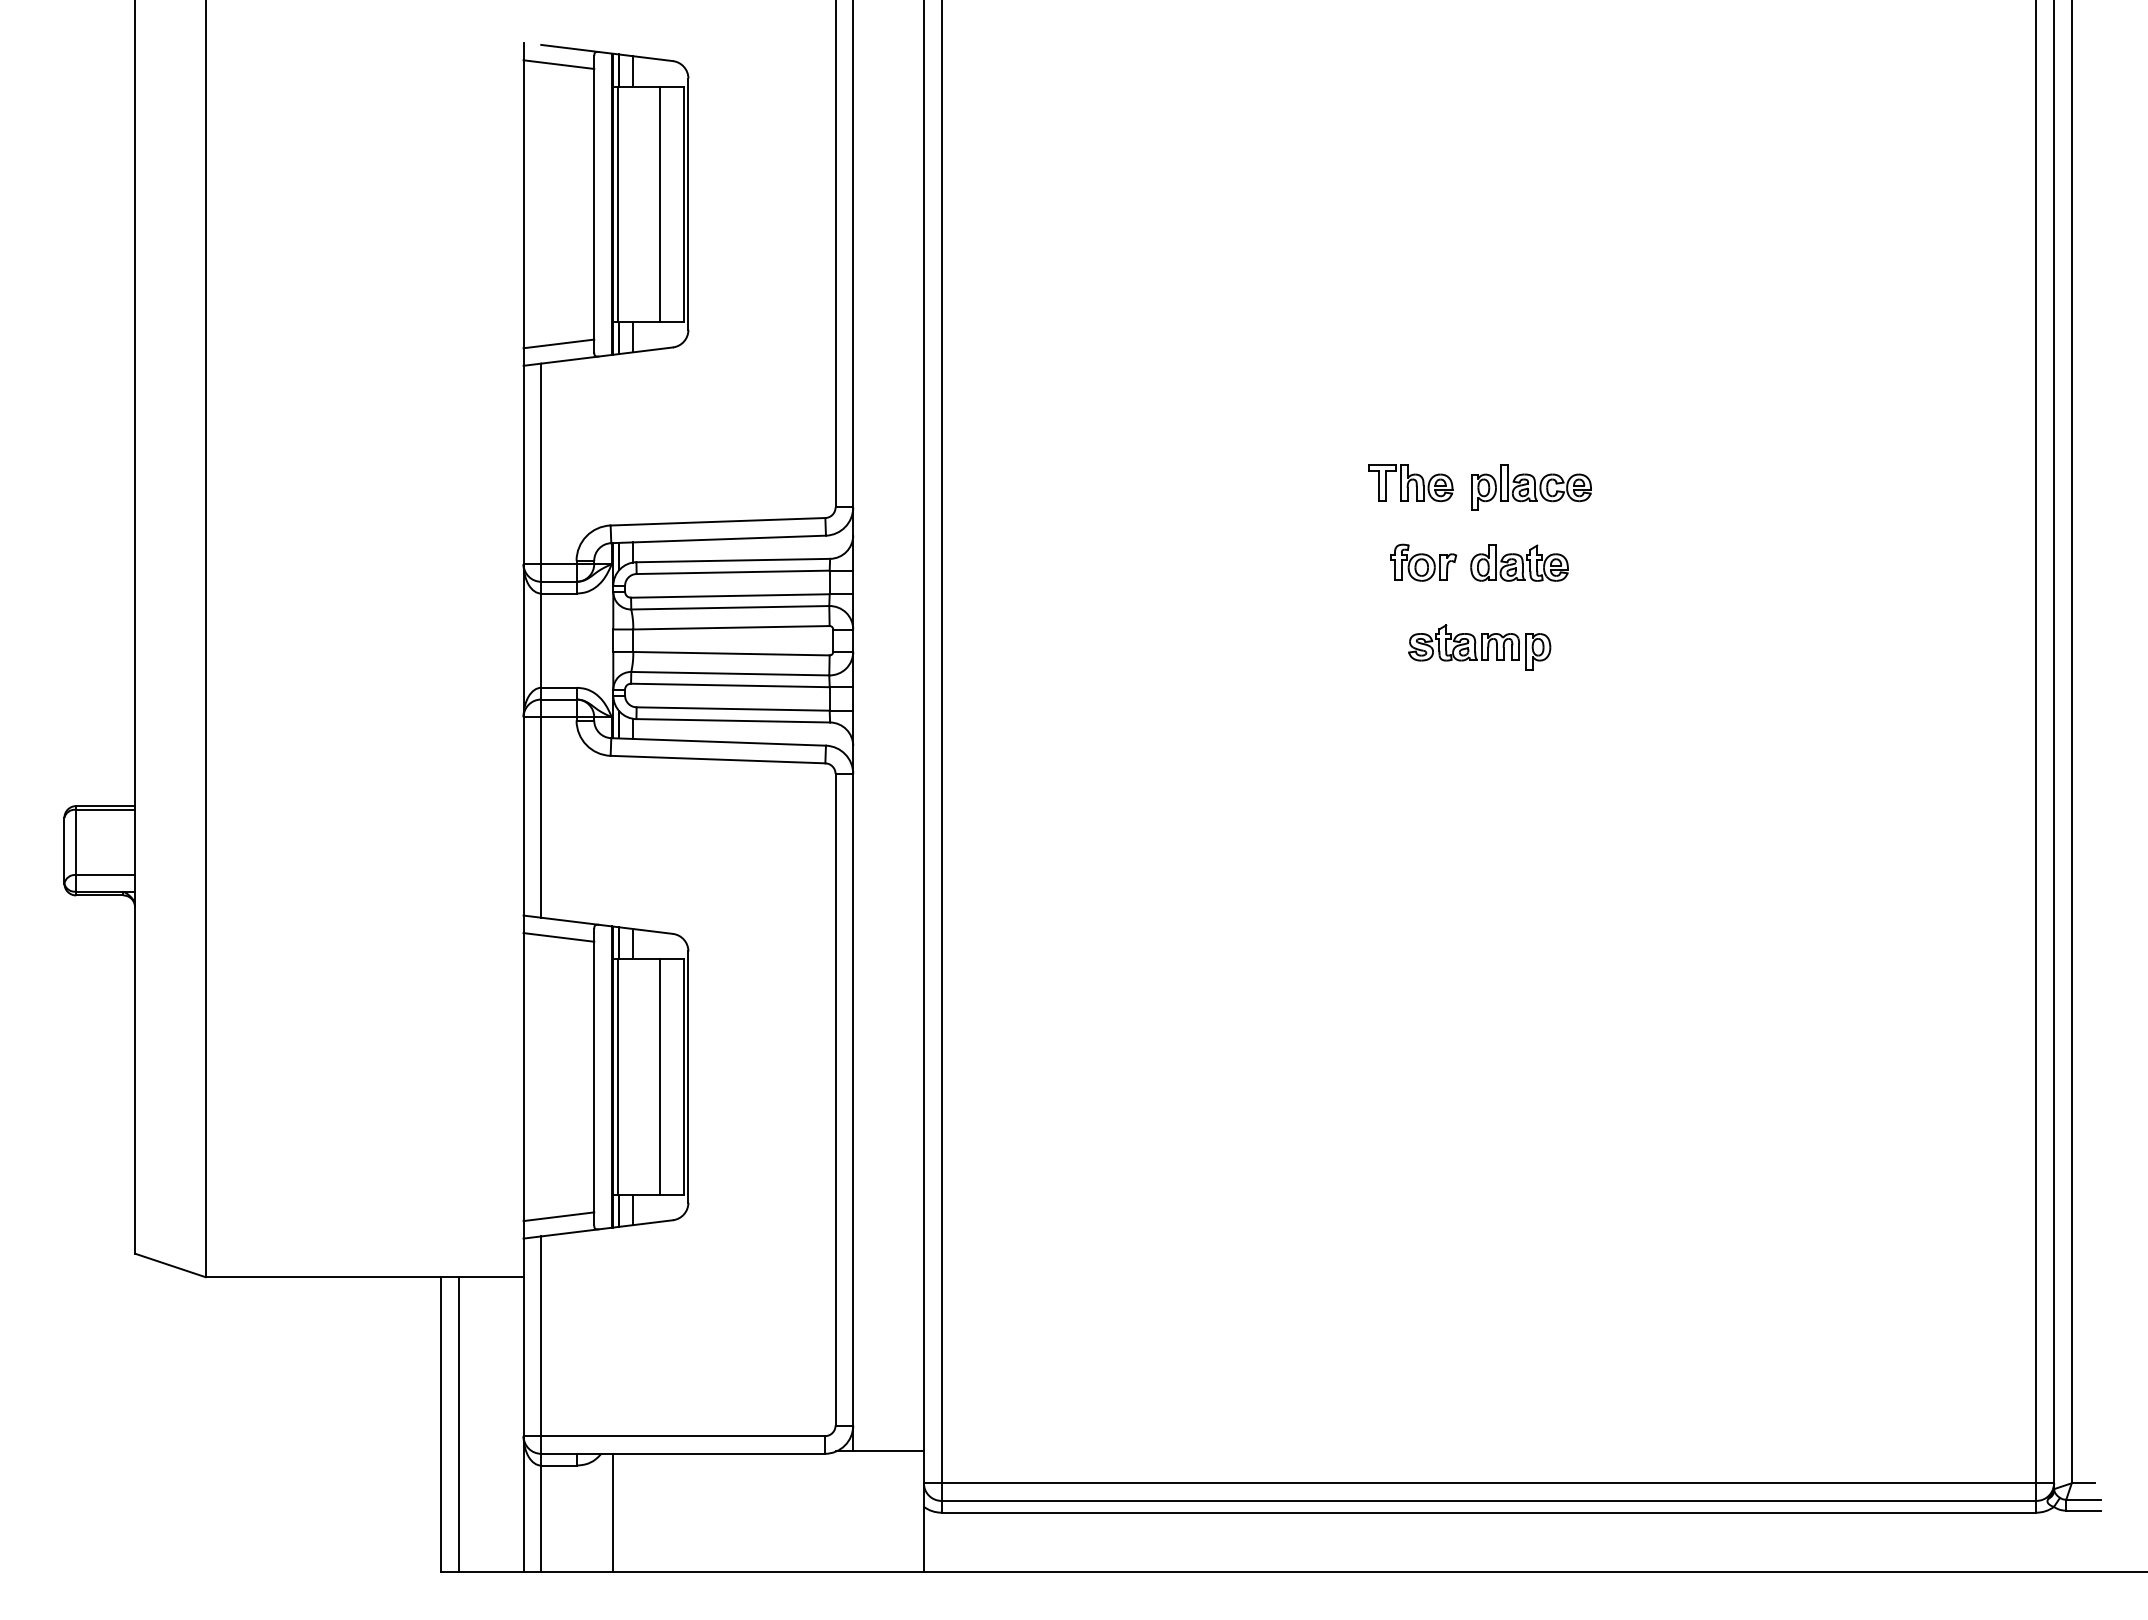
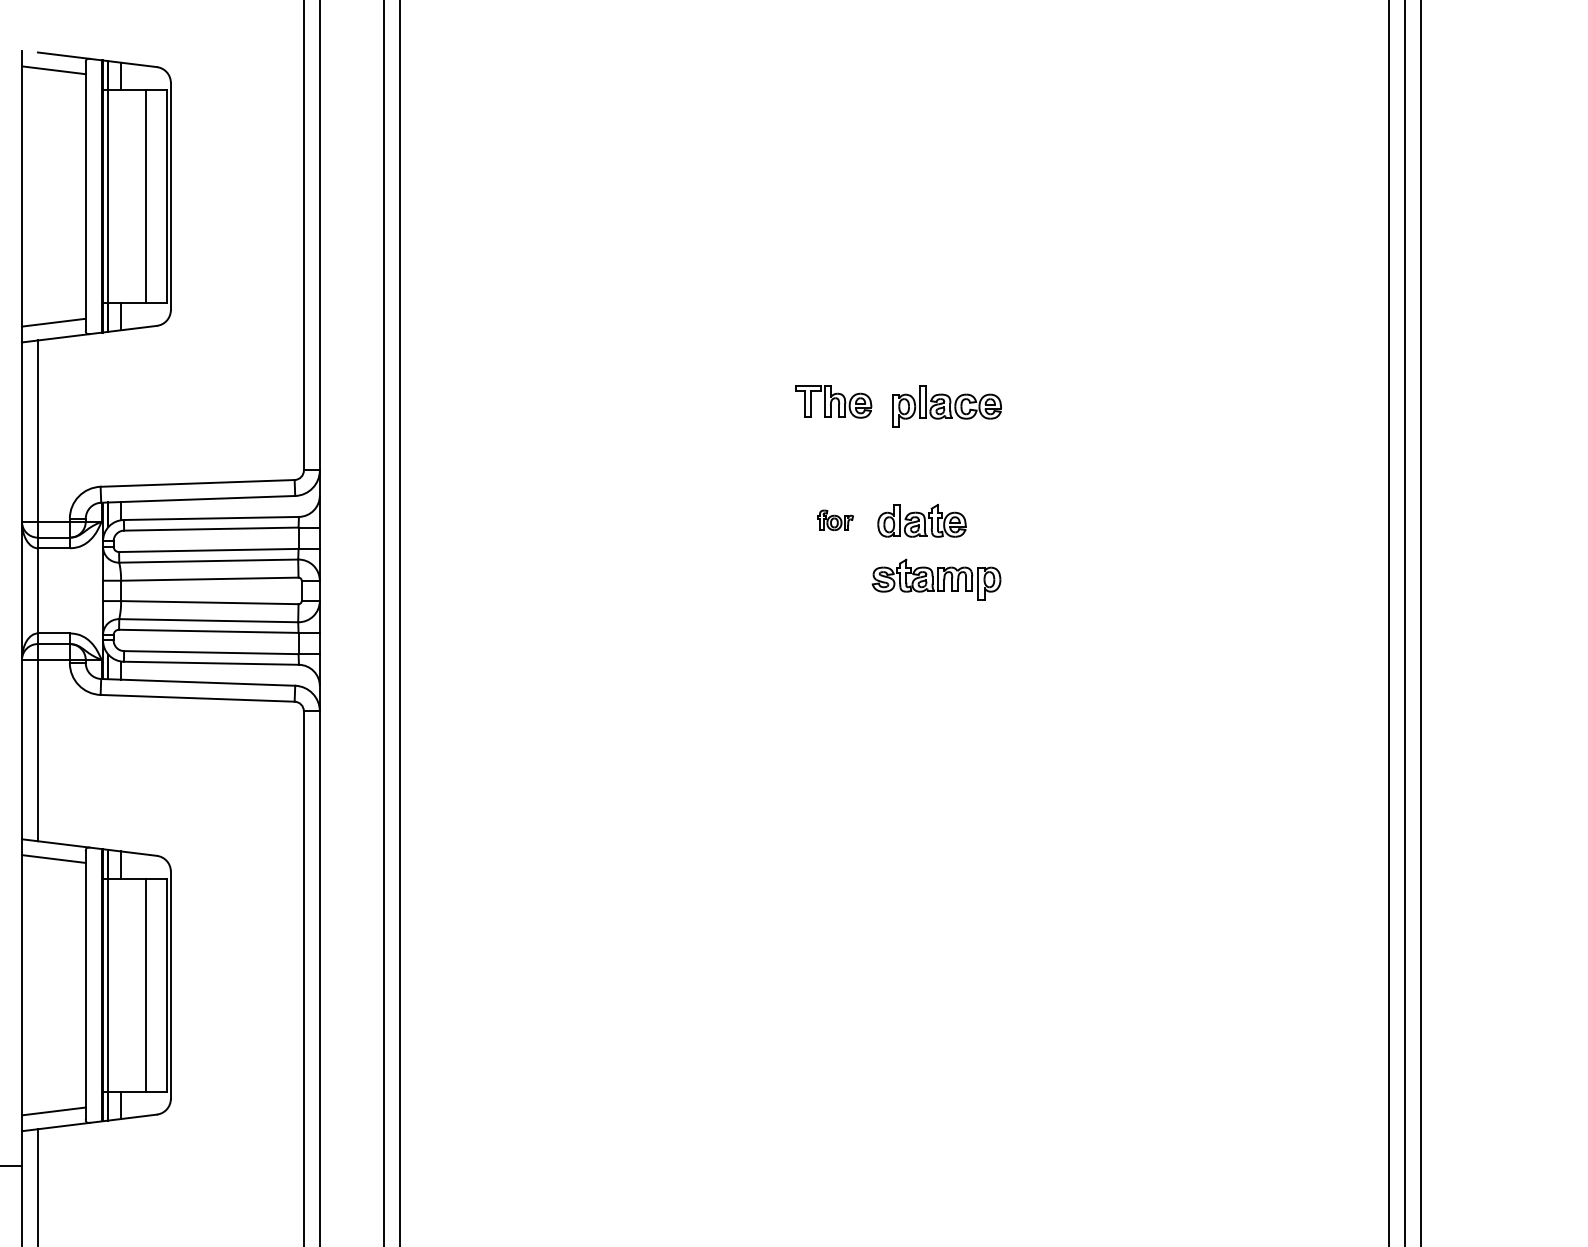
part: (1410, 483) -> (833, 401), moved
part: (1531, 487) -> (947, 406), moved
part: (1423, 562) -> (835, 520), size x0.6
part: (1479, 647) -> (936, 579), moved

